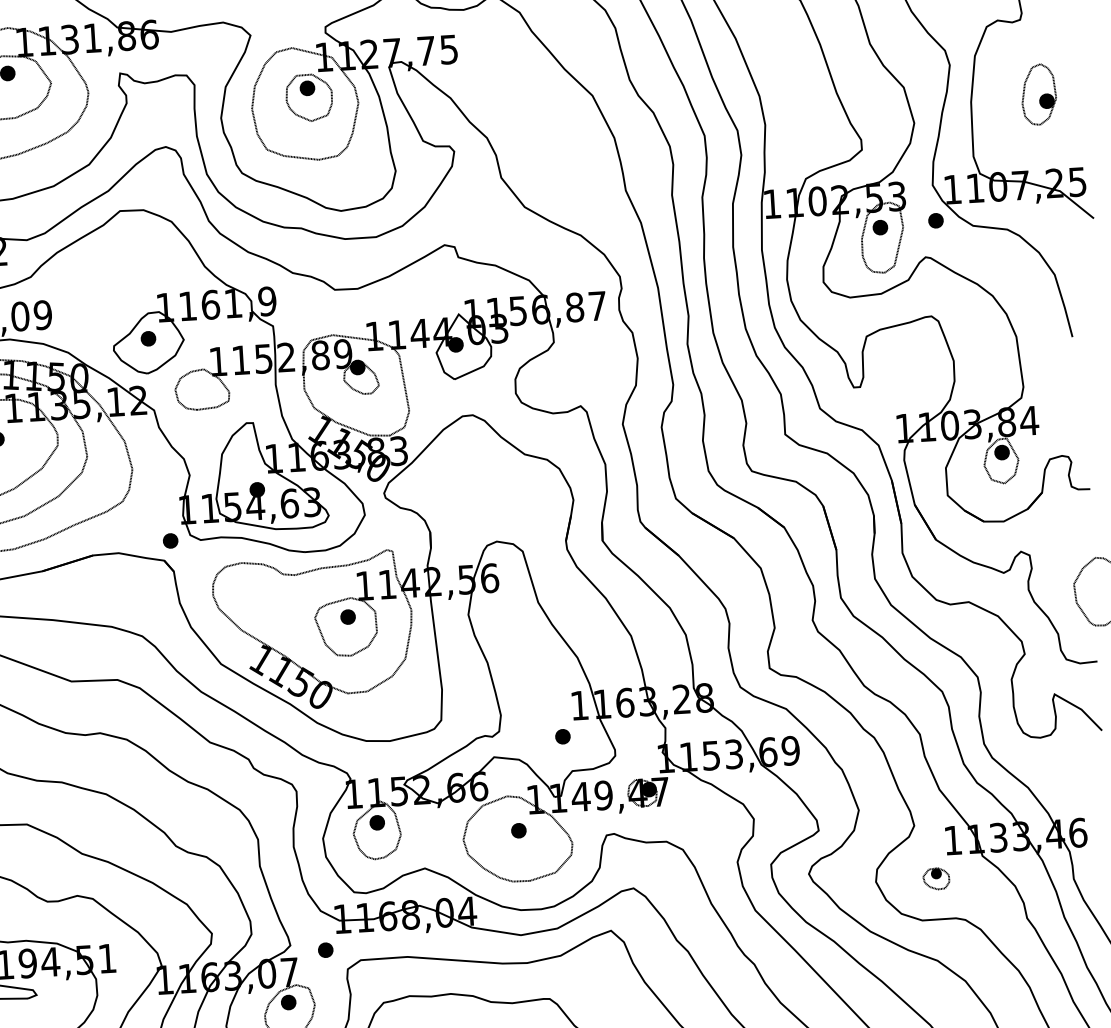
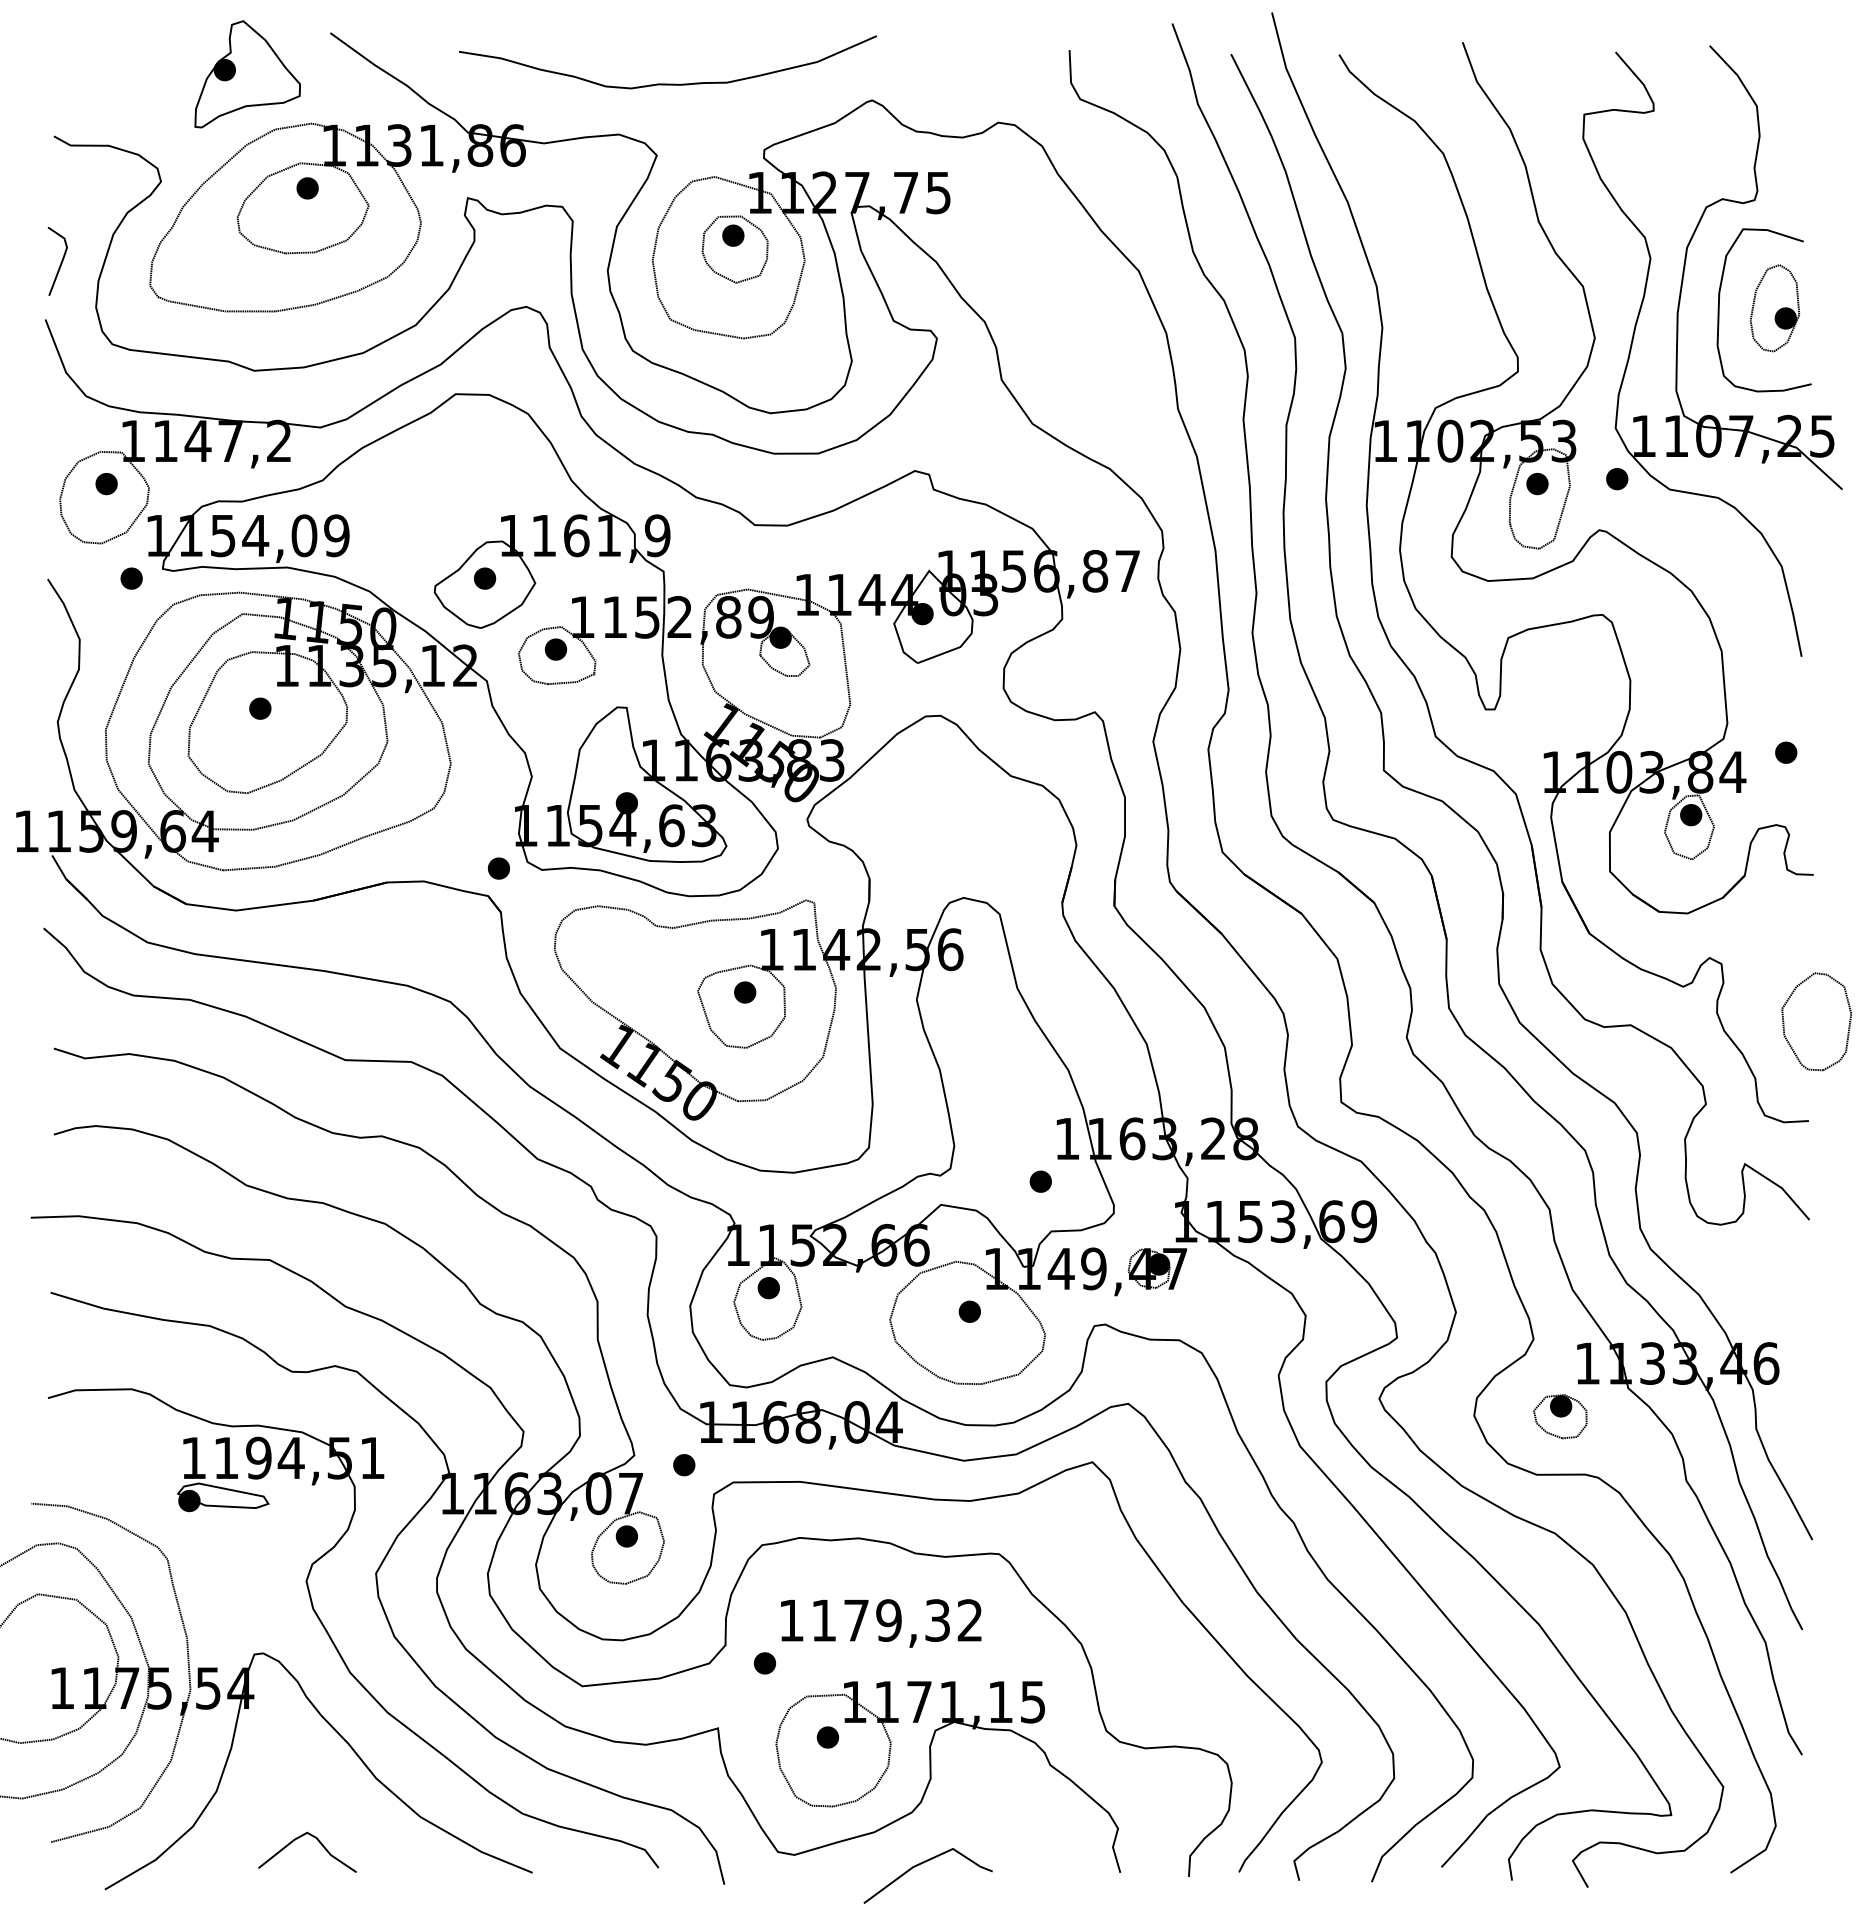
curve: (1000, 98) -> (1719, 310), added
part: (200, 385) -> (555, 649), added
part: (1066, 404) -> (1786, 752), added
part: (936, 878) -> (1560, 1416), size x1.43

